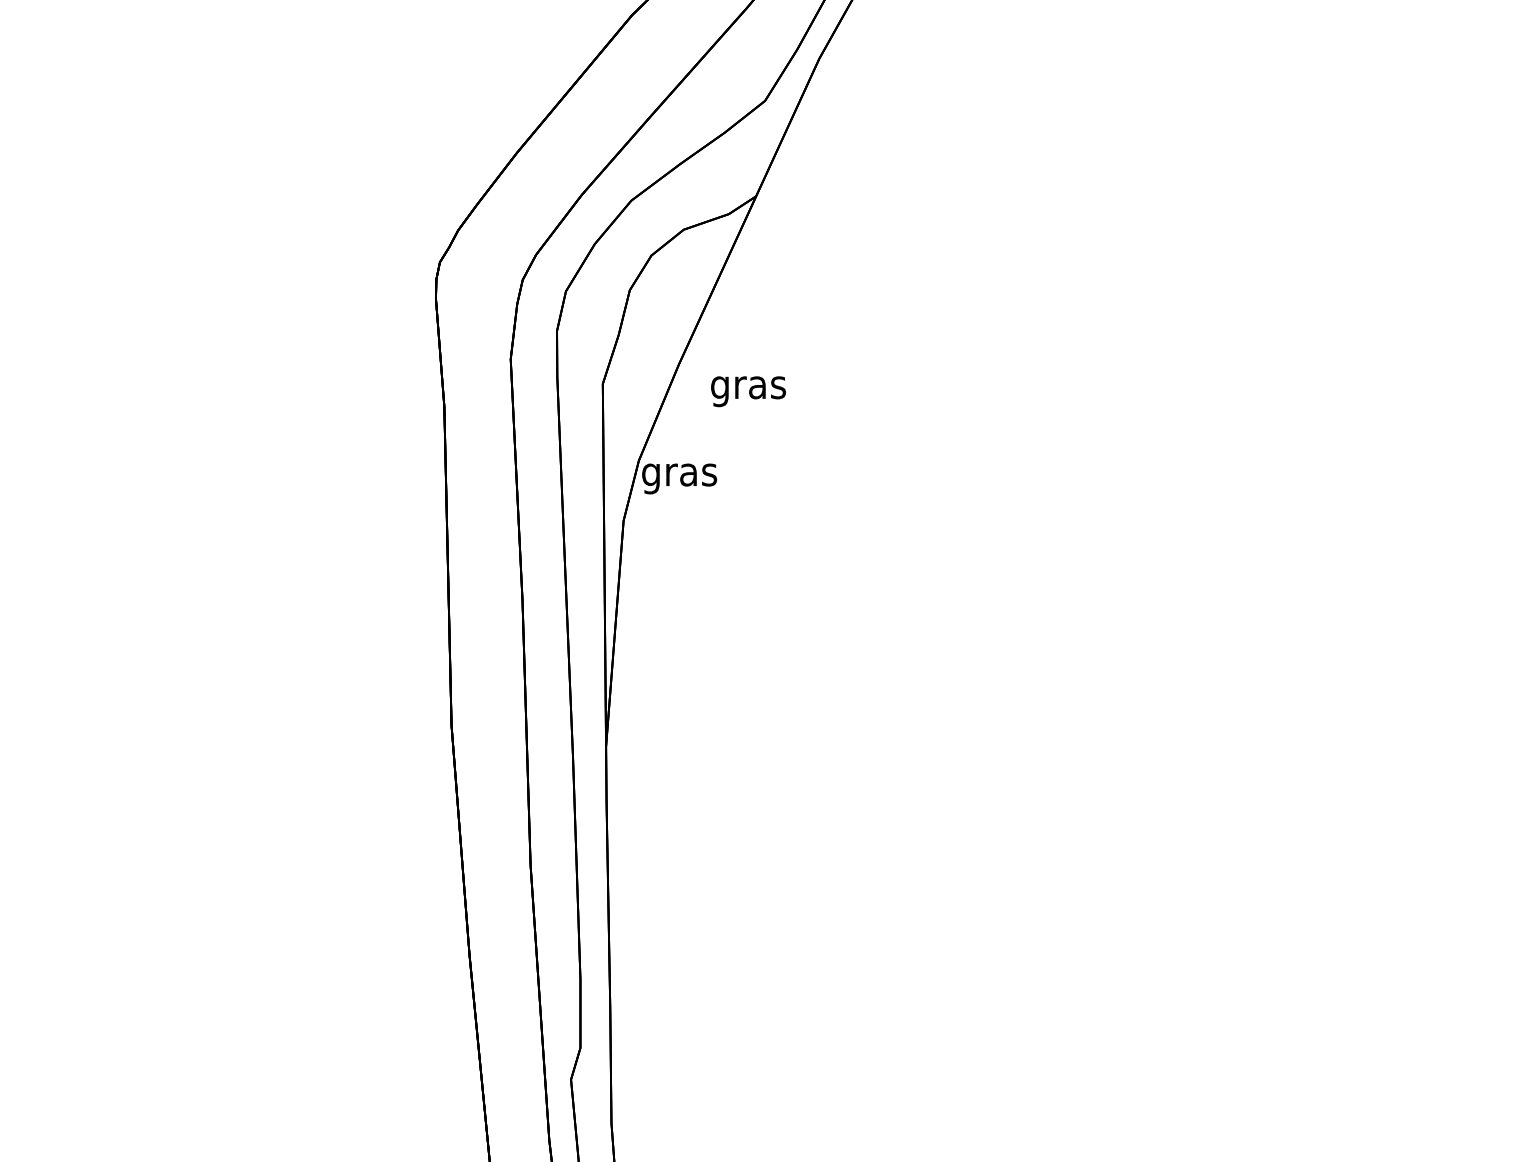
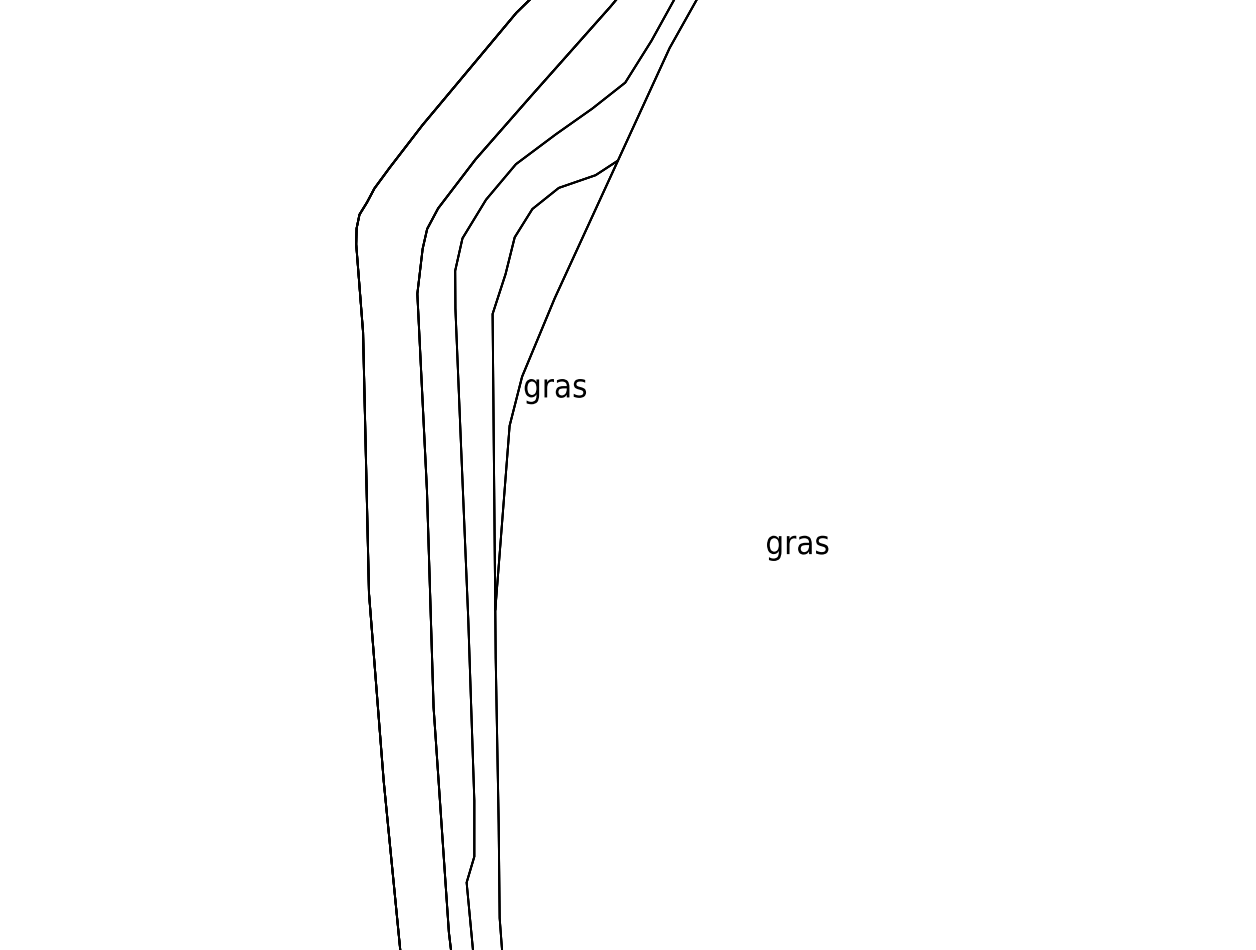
text: (748, 390) -> (797, 547), moved

